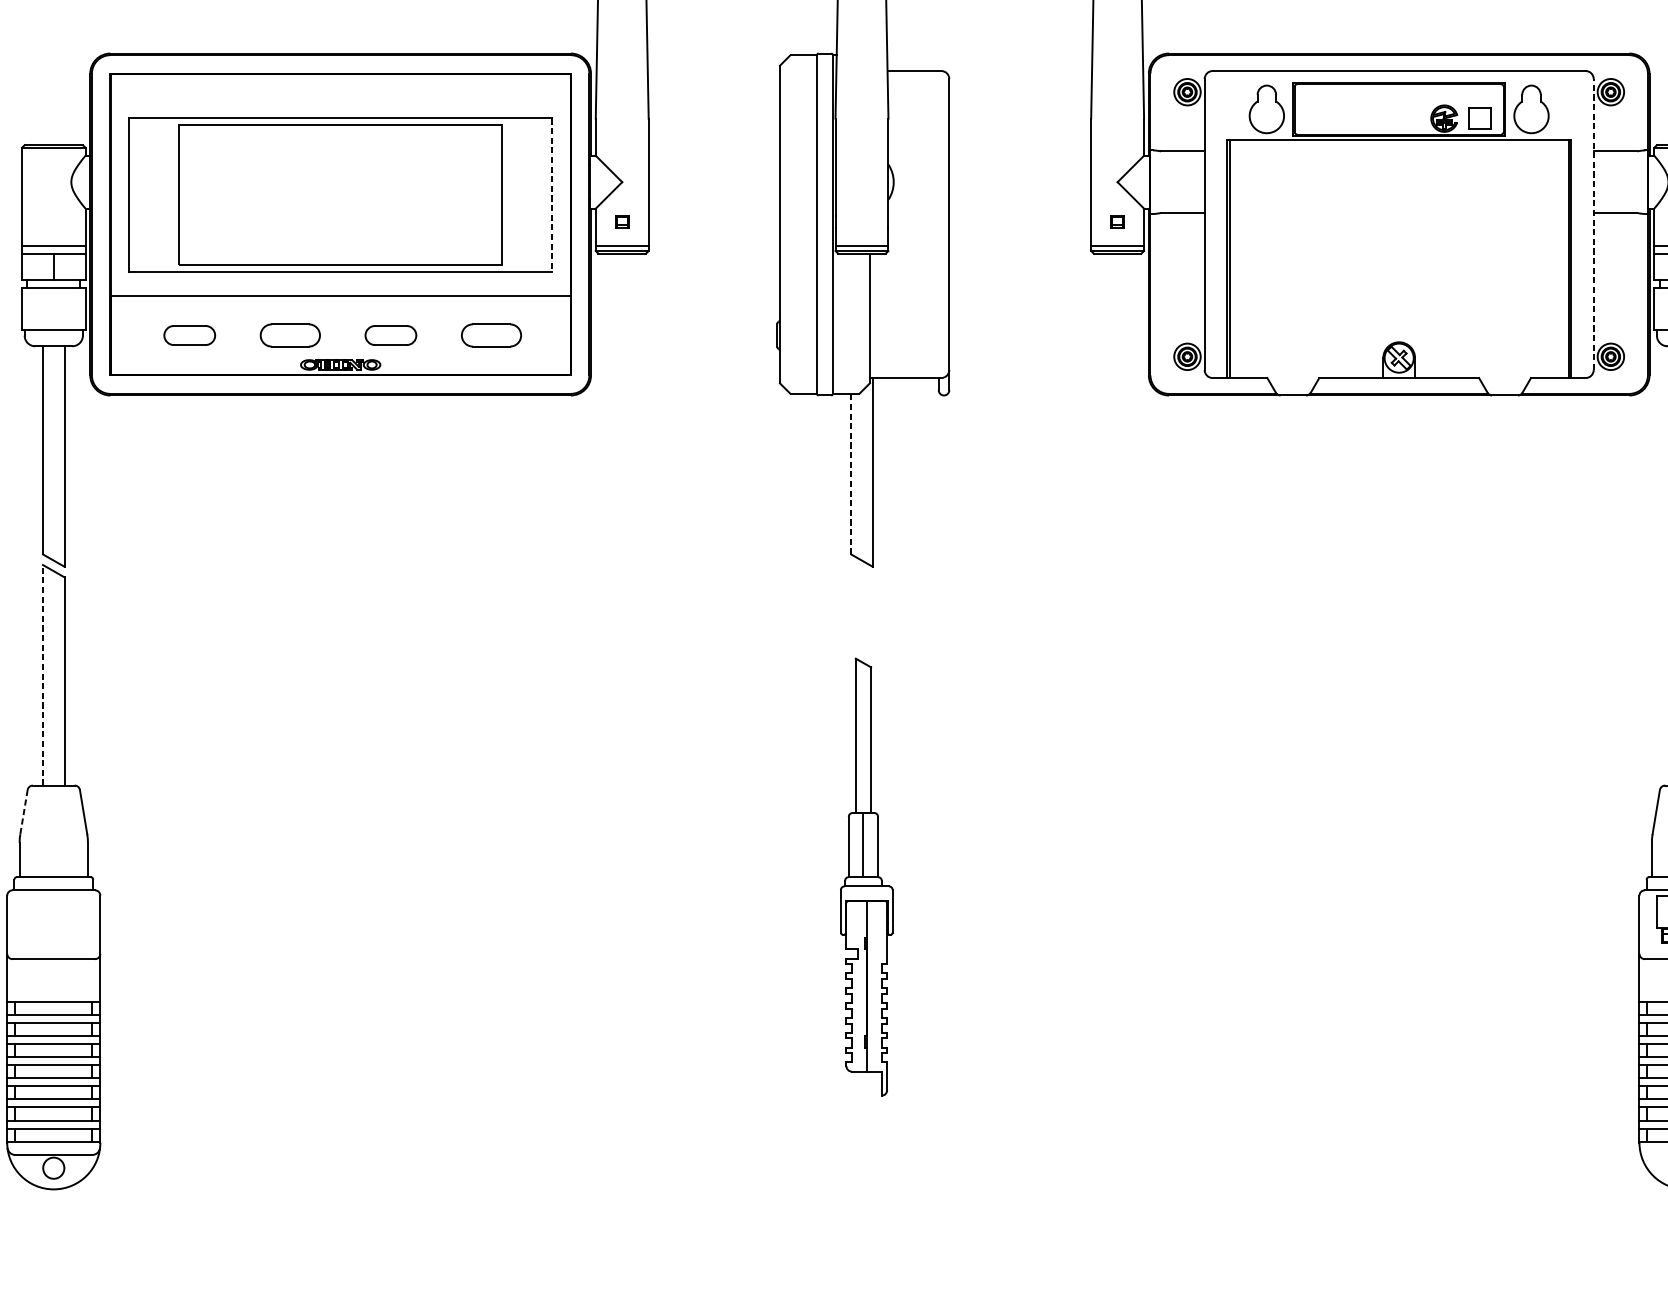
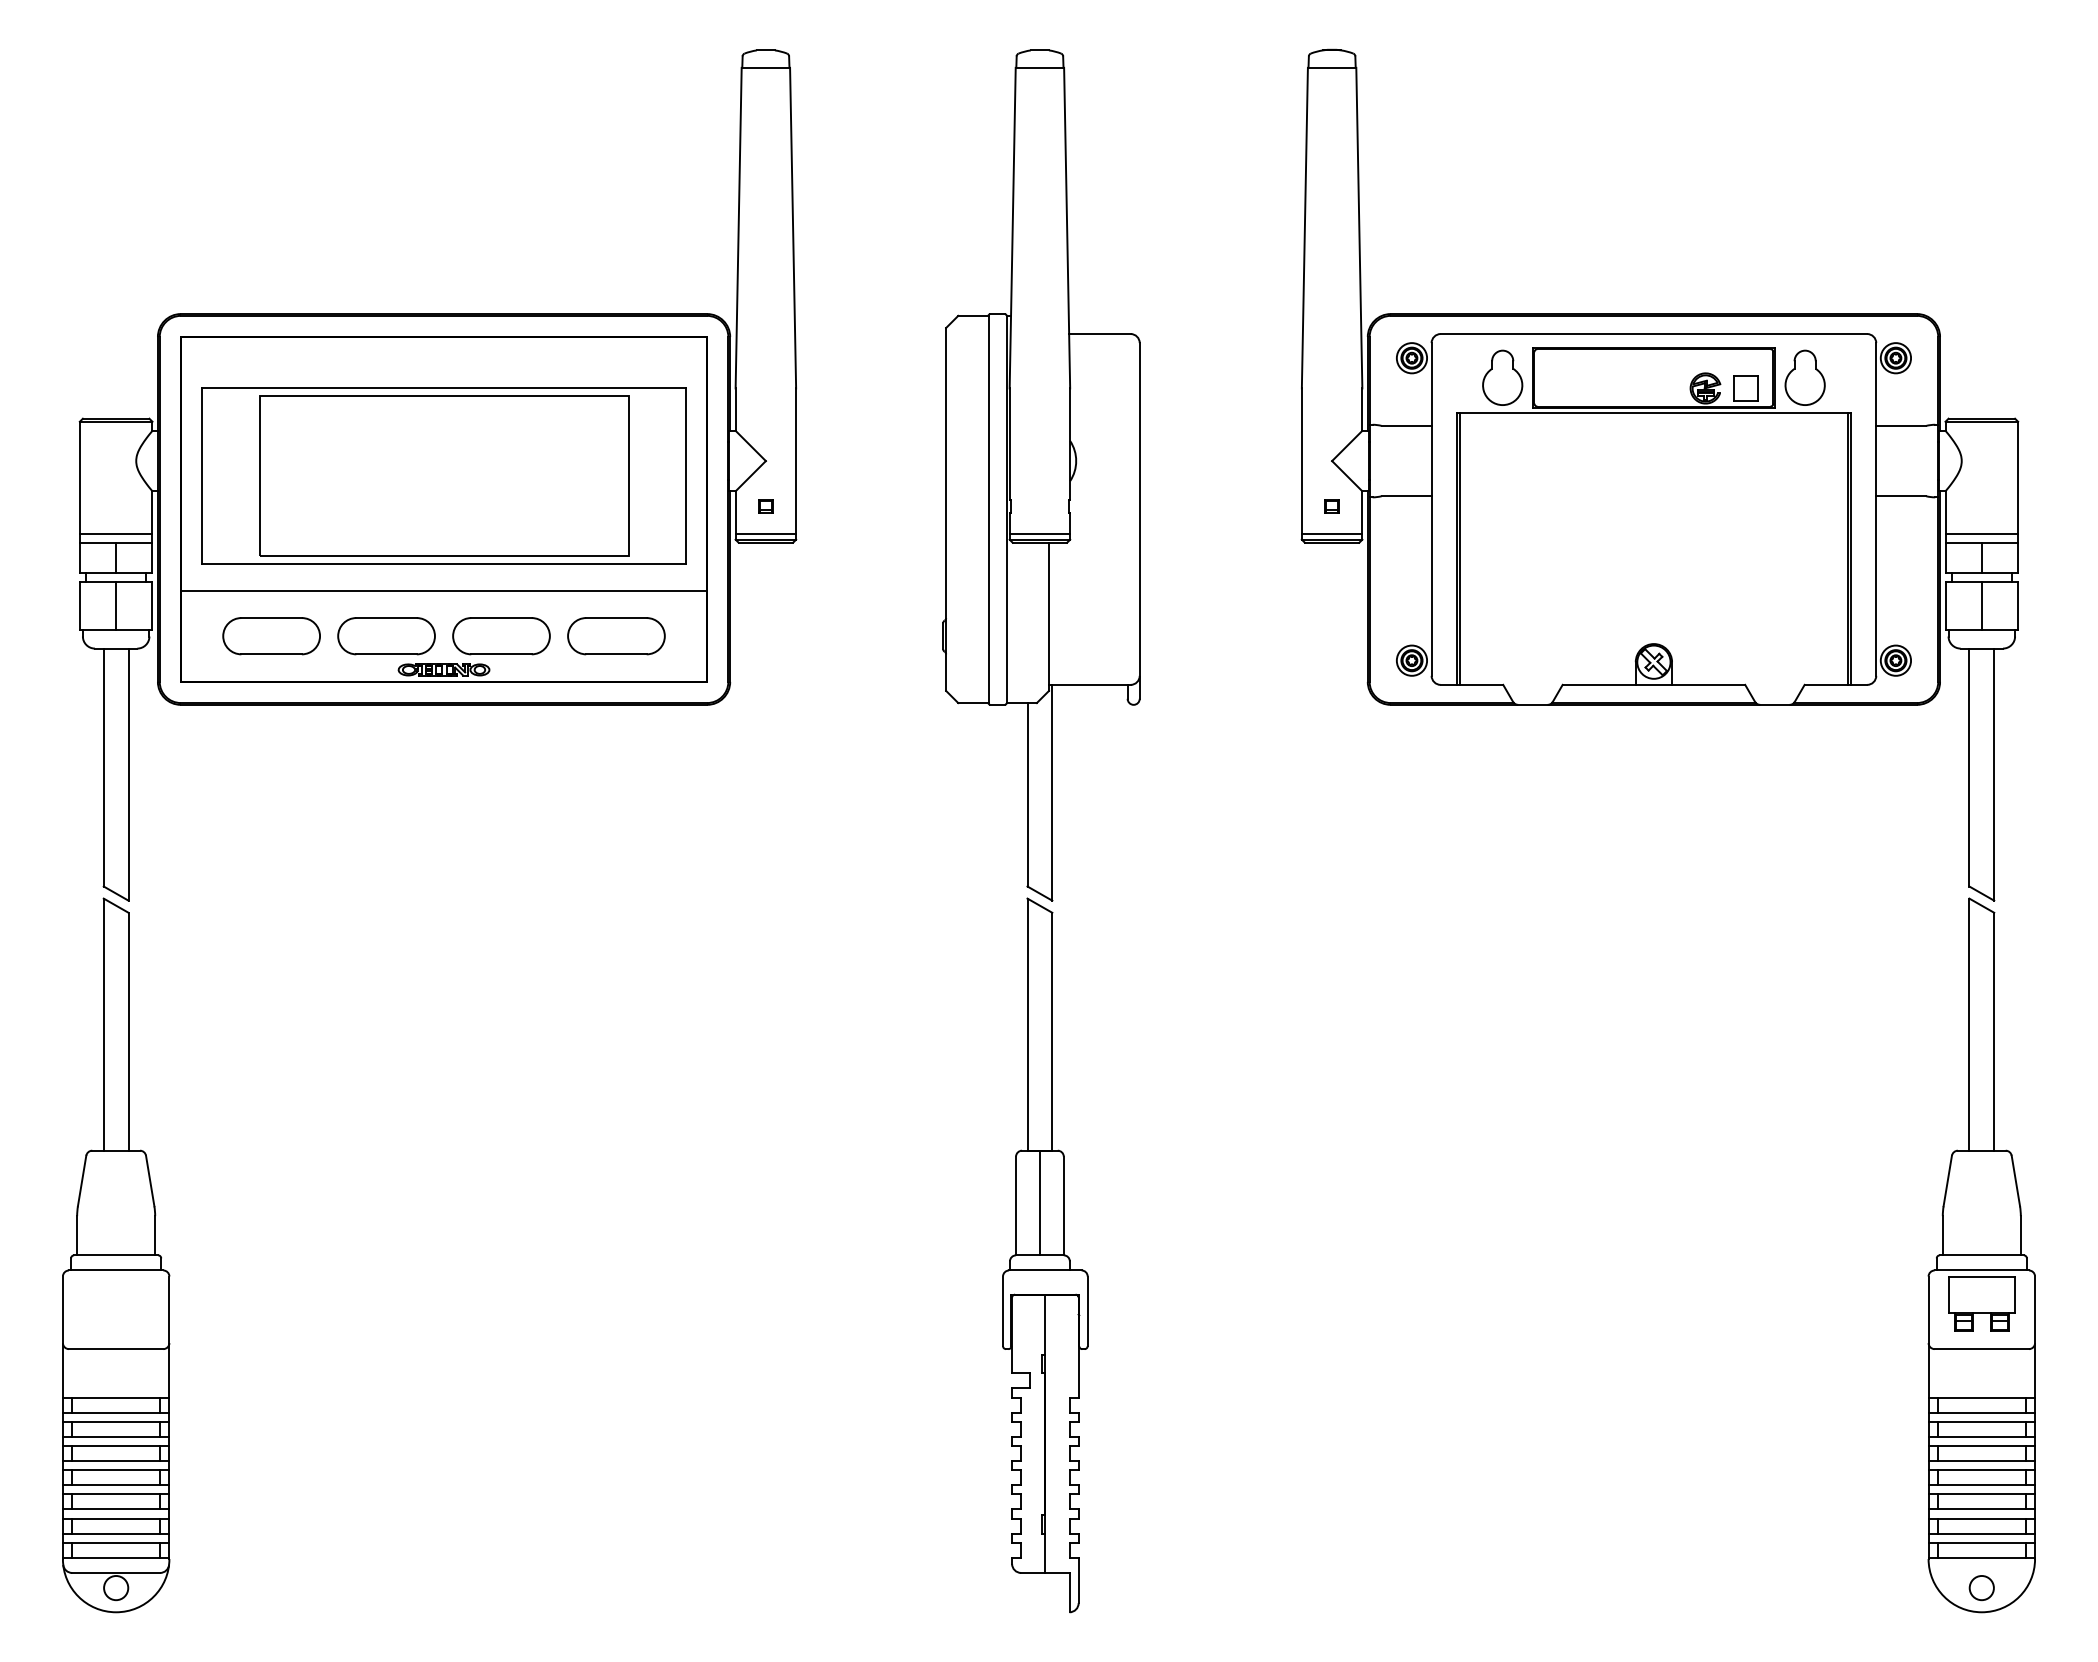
line: (552, 194) -> (686, 475), dashed -> solid
line: (1593, 223) -> (1876, 508), dashed -> solid
line: (54, 309) -> (116, 606), added
part: (189, 335) -> (271, 636), size x1.67
part: (290, 335) -> (386, 636), size x1.43
part: (390, 335) -> (501, 636), size x1.67
part: (491, 335) -> (616, 636), size x1.43
line: (851, 473) -> (1027, 794), dashed -> solid
line: (42, 675) -> (103, 1024), dashed -> solid
line: (24, 812) -> (82, 1181), dashed -> solid
part: (866, 877) -> (1045, 1255), size x1.43

